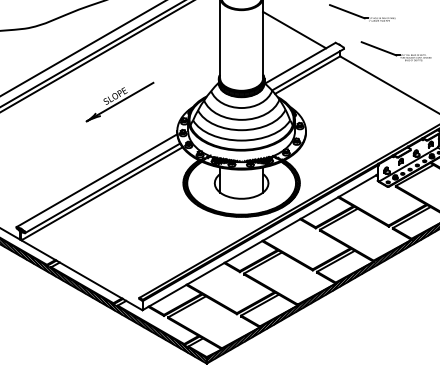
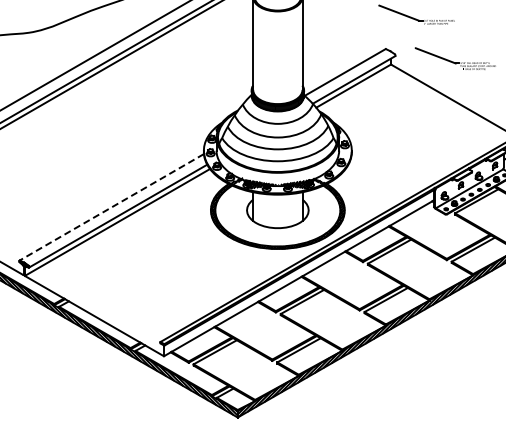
line: (294, 30) -> (338, 34), removed
part: (119, 102) -> (137, 117), removed
line: (96, 180) -> (111, 207), solid -> dashed

